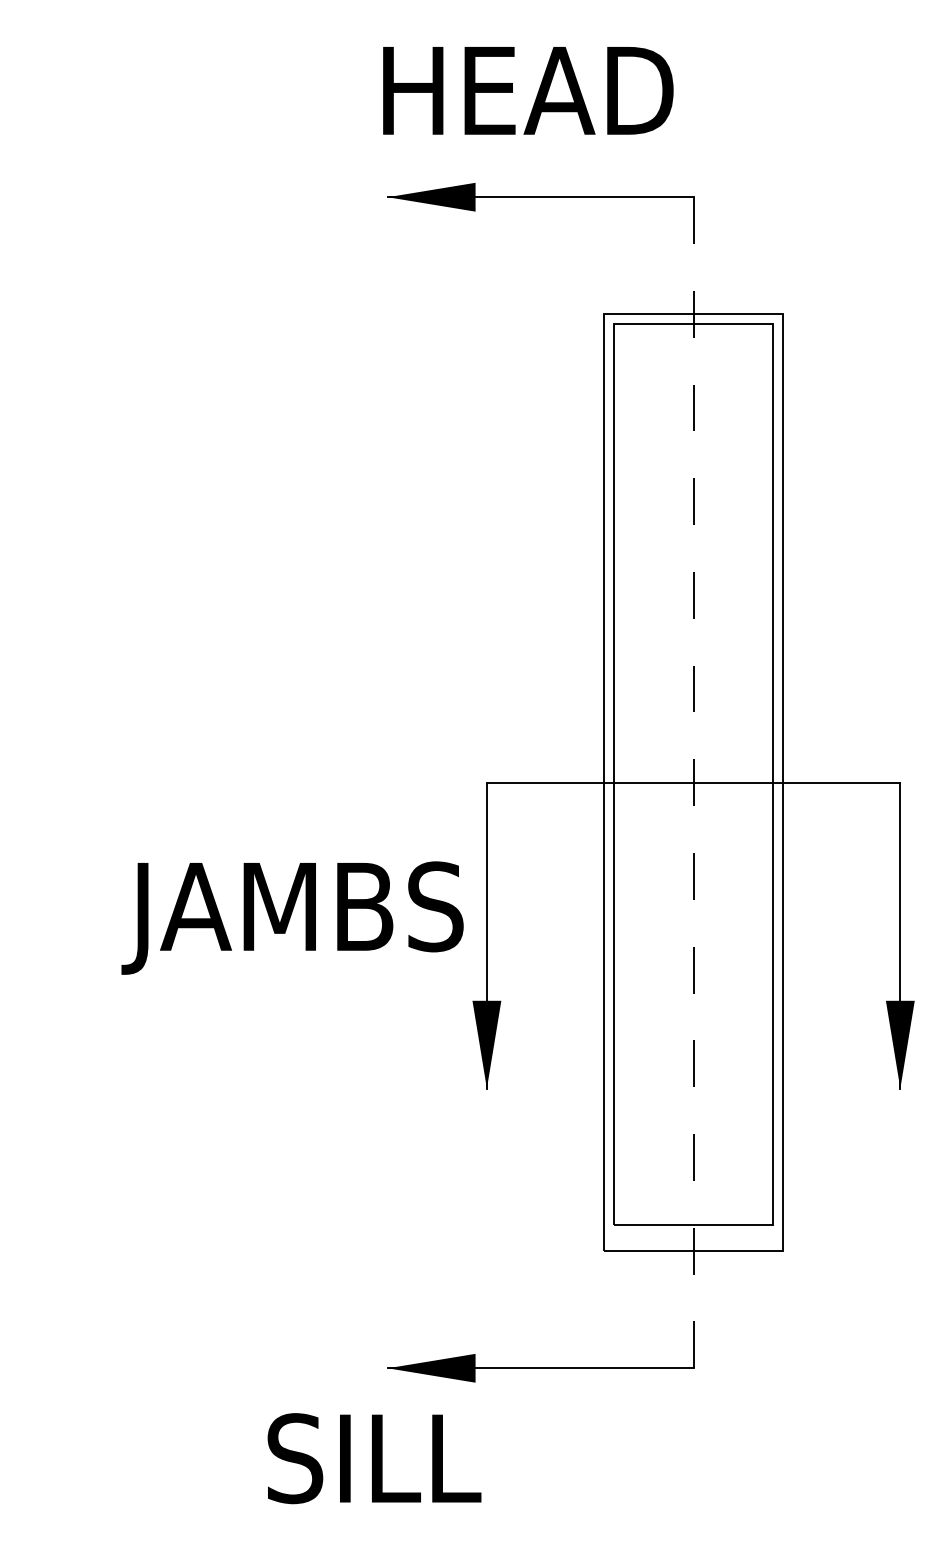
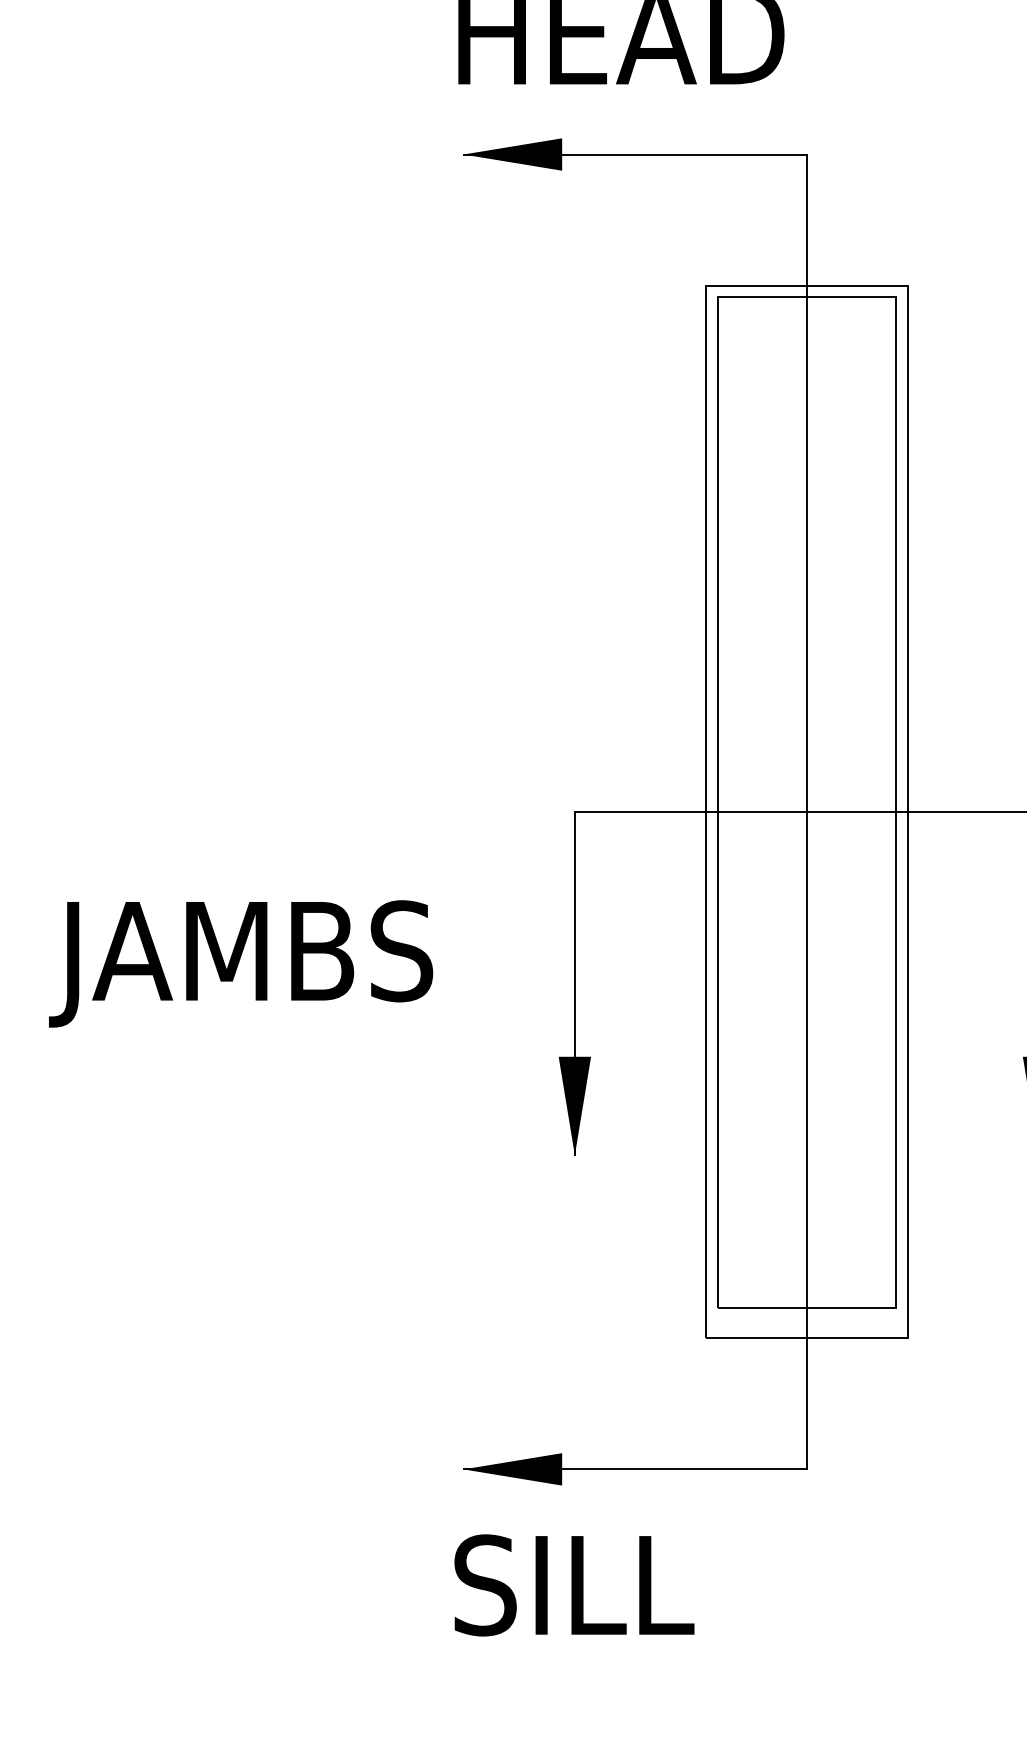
line: (693, 782) -> (806, 811), dashed -> solid
text: (292, 917) -> (240, 963), moved
text: (374, 1458) -> (574, 1585), moved

